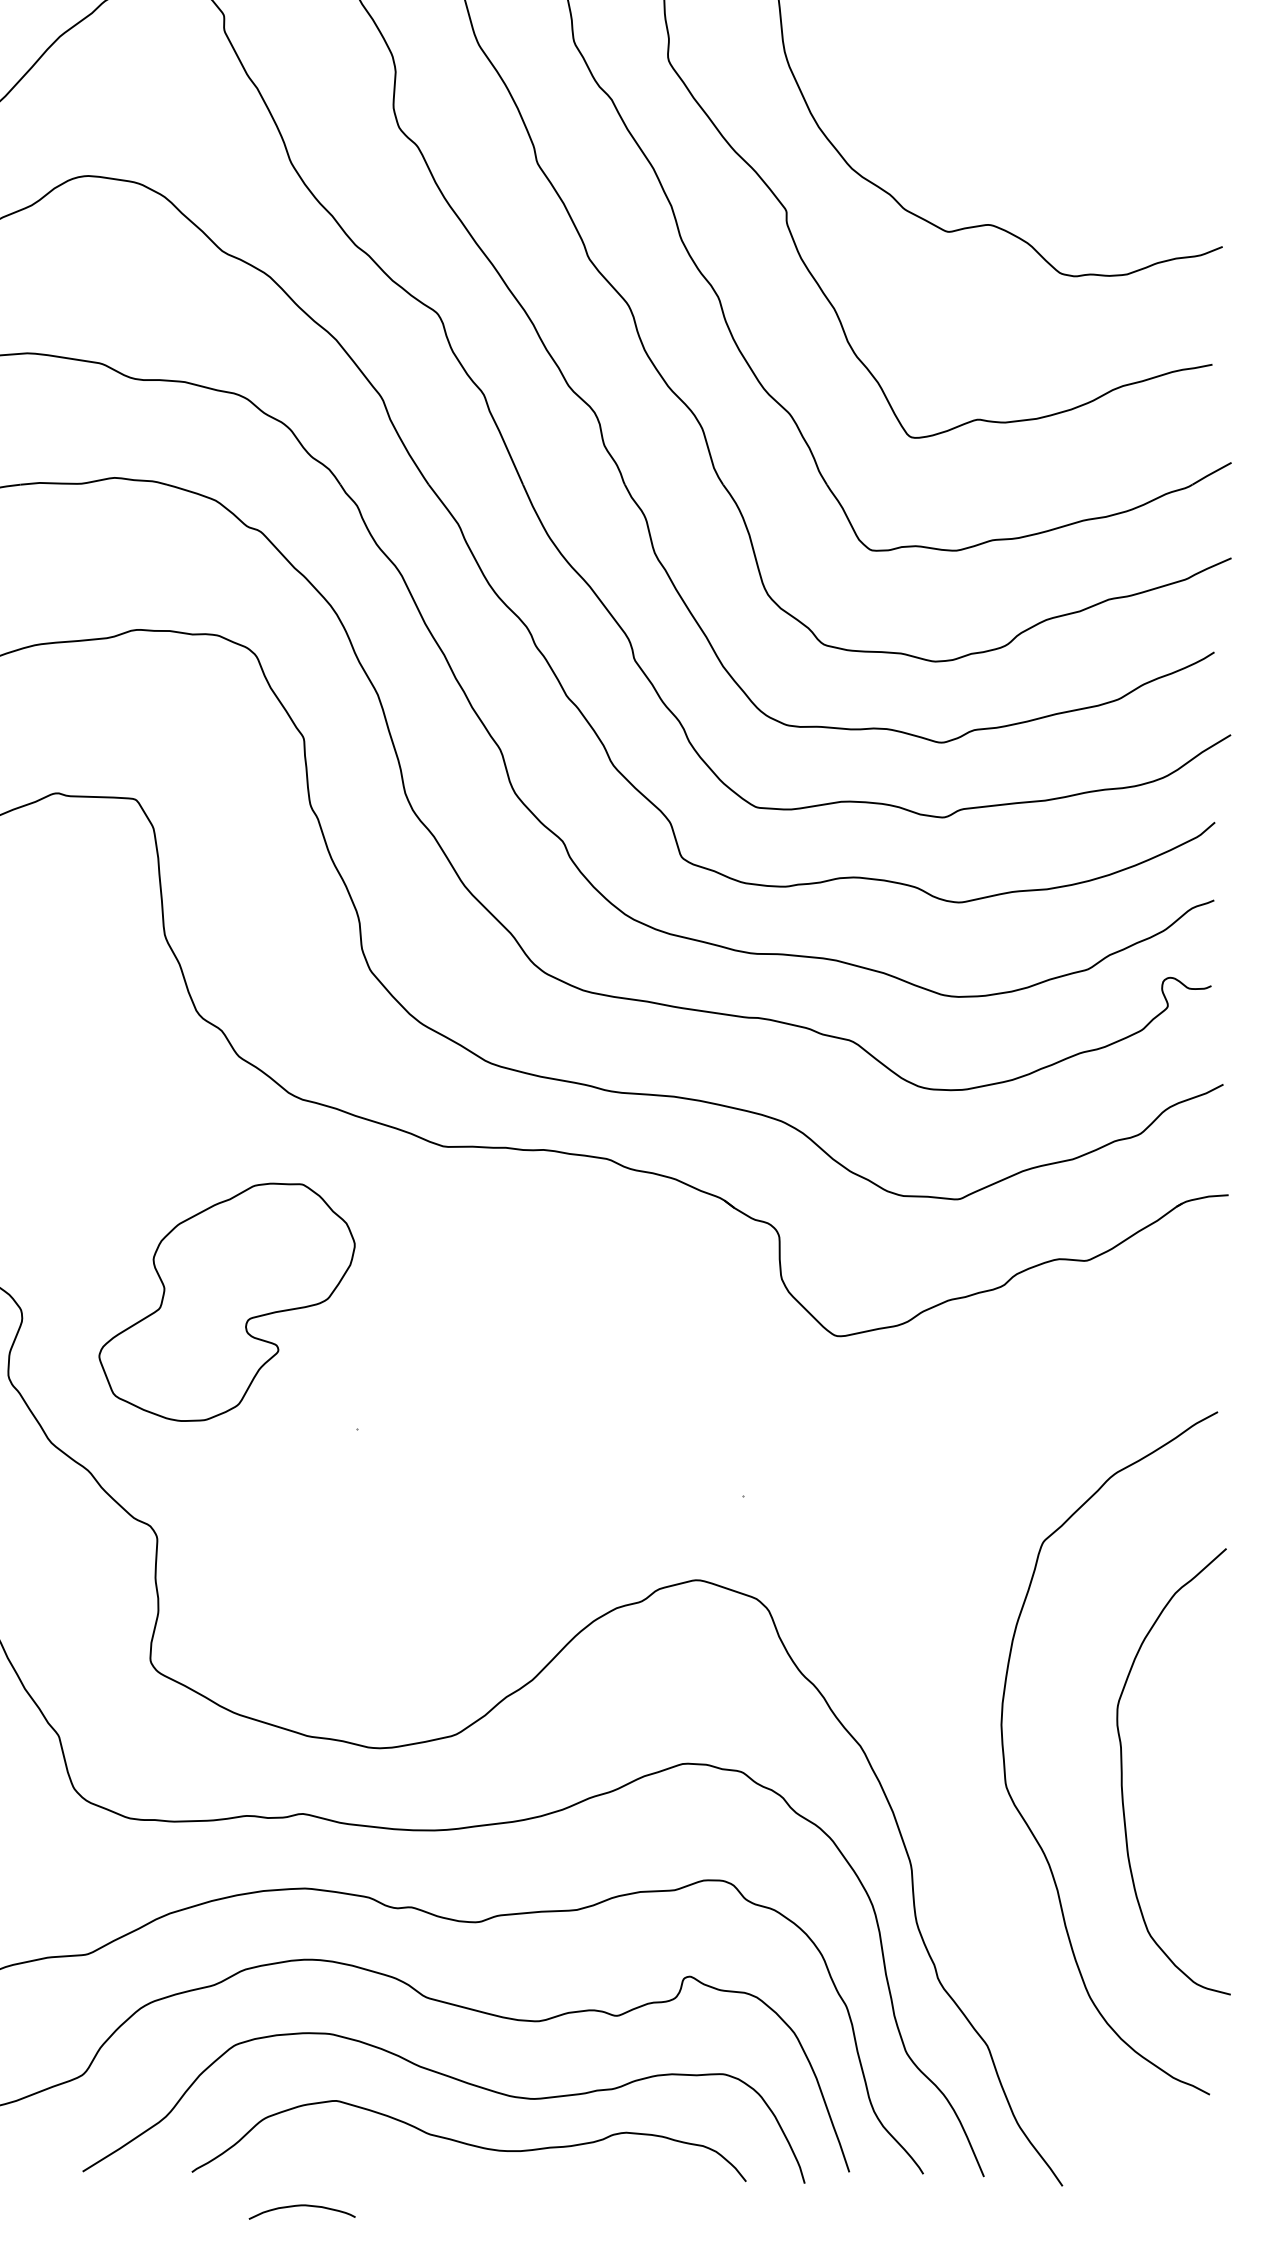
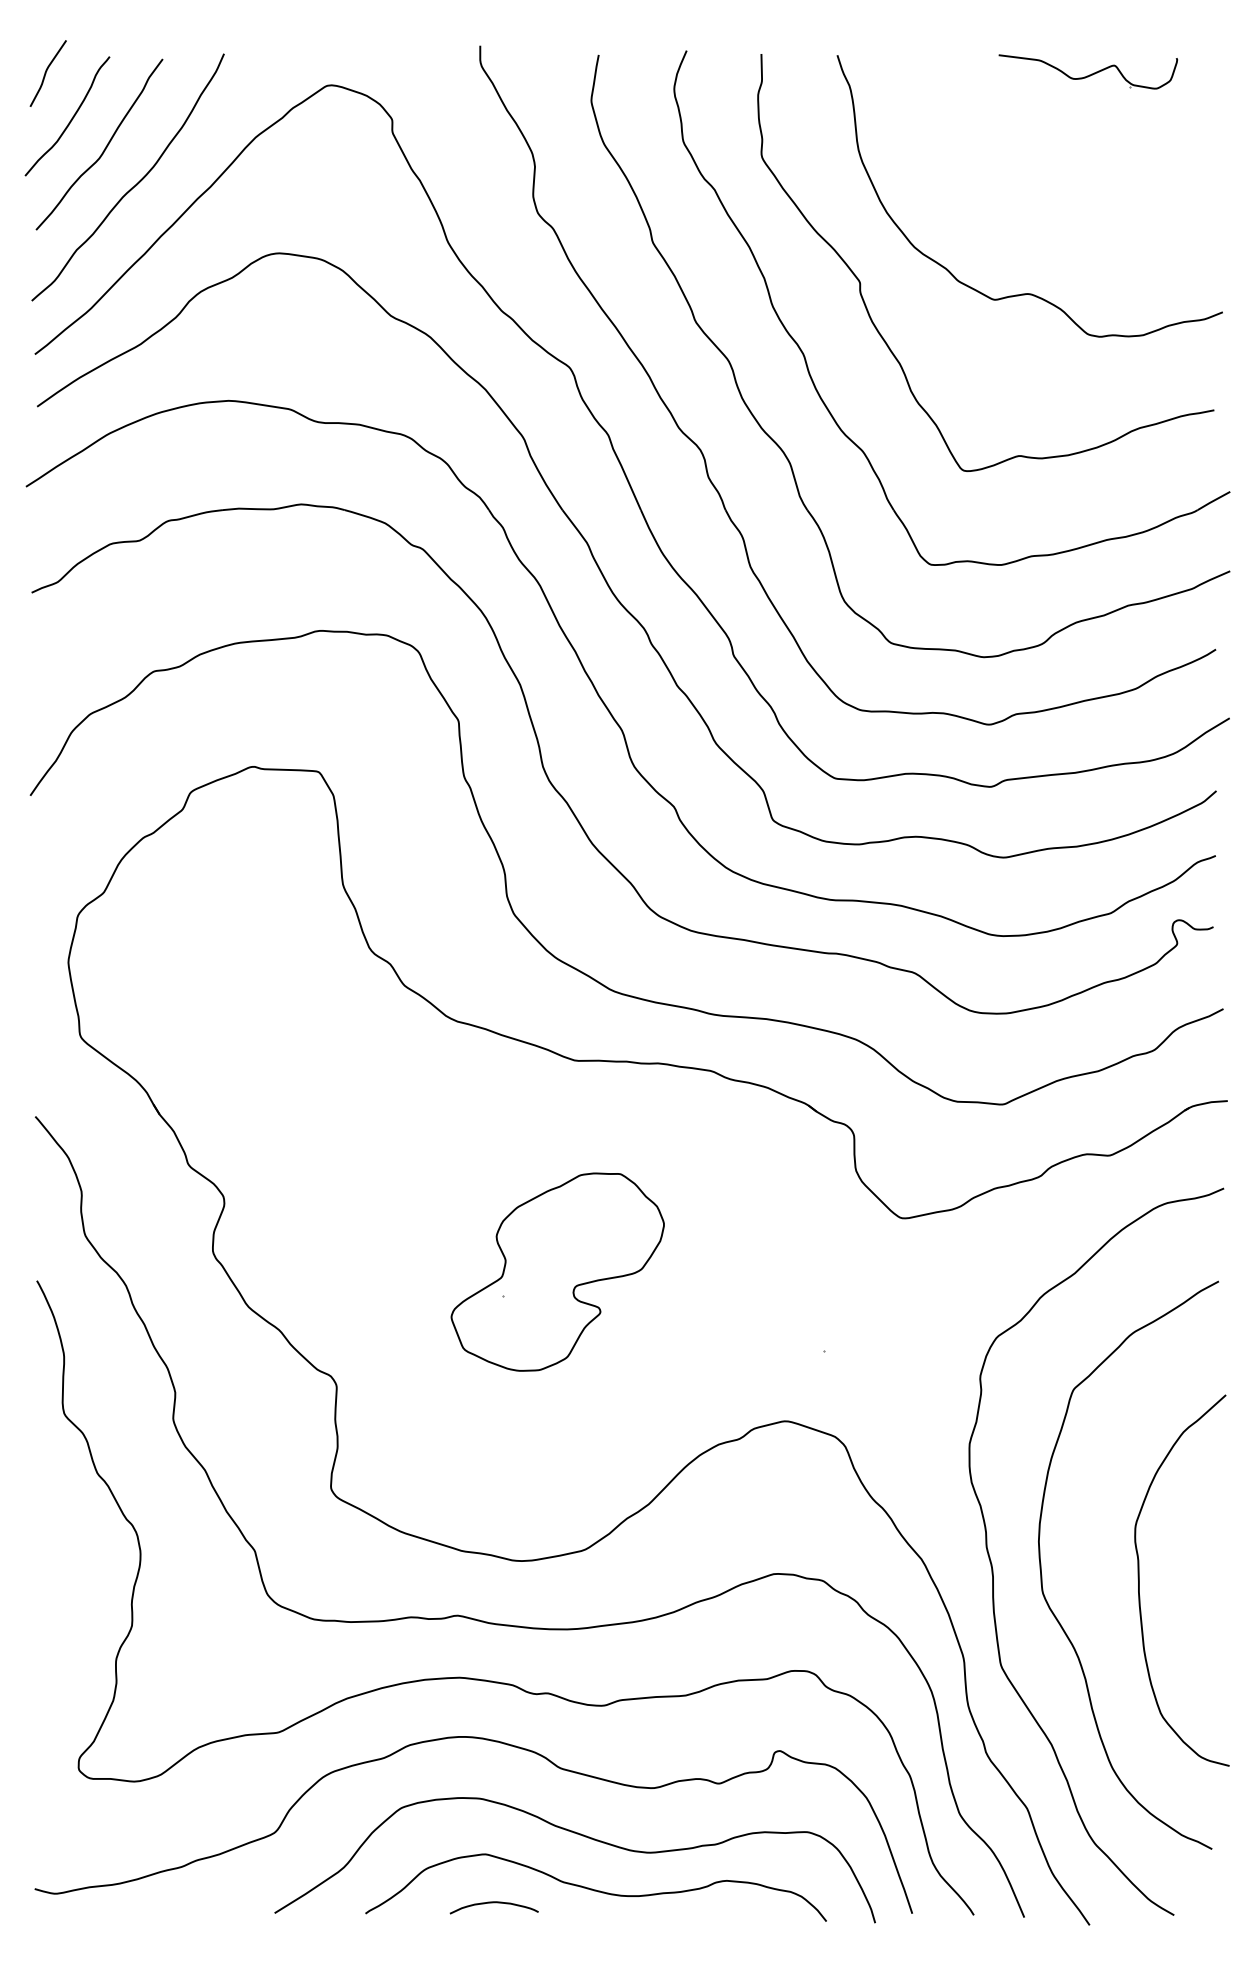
part: (226, 1301) -> (557, 1271), moved
curve: (946, 1758) -> (993, 1569), added
curve: (301, 2206) -> (493, 1903), moved

